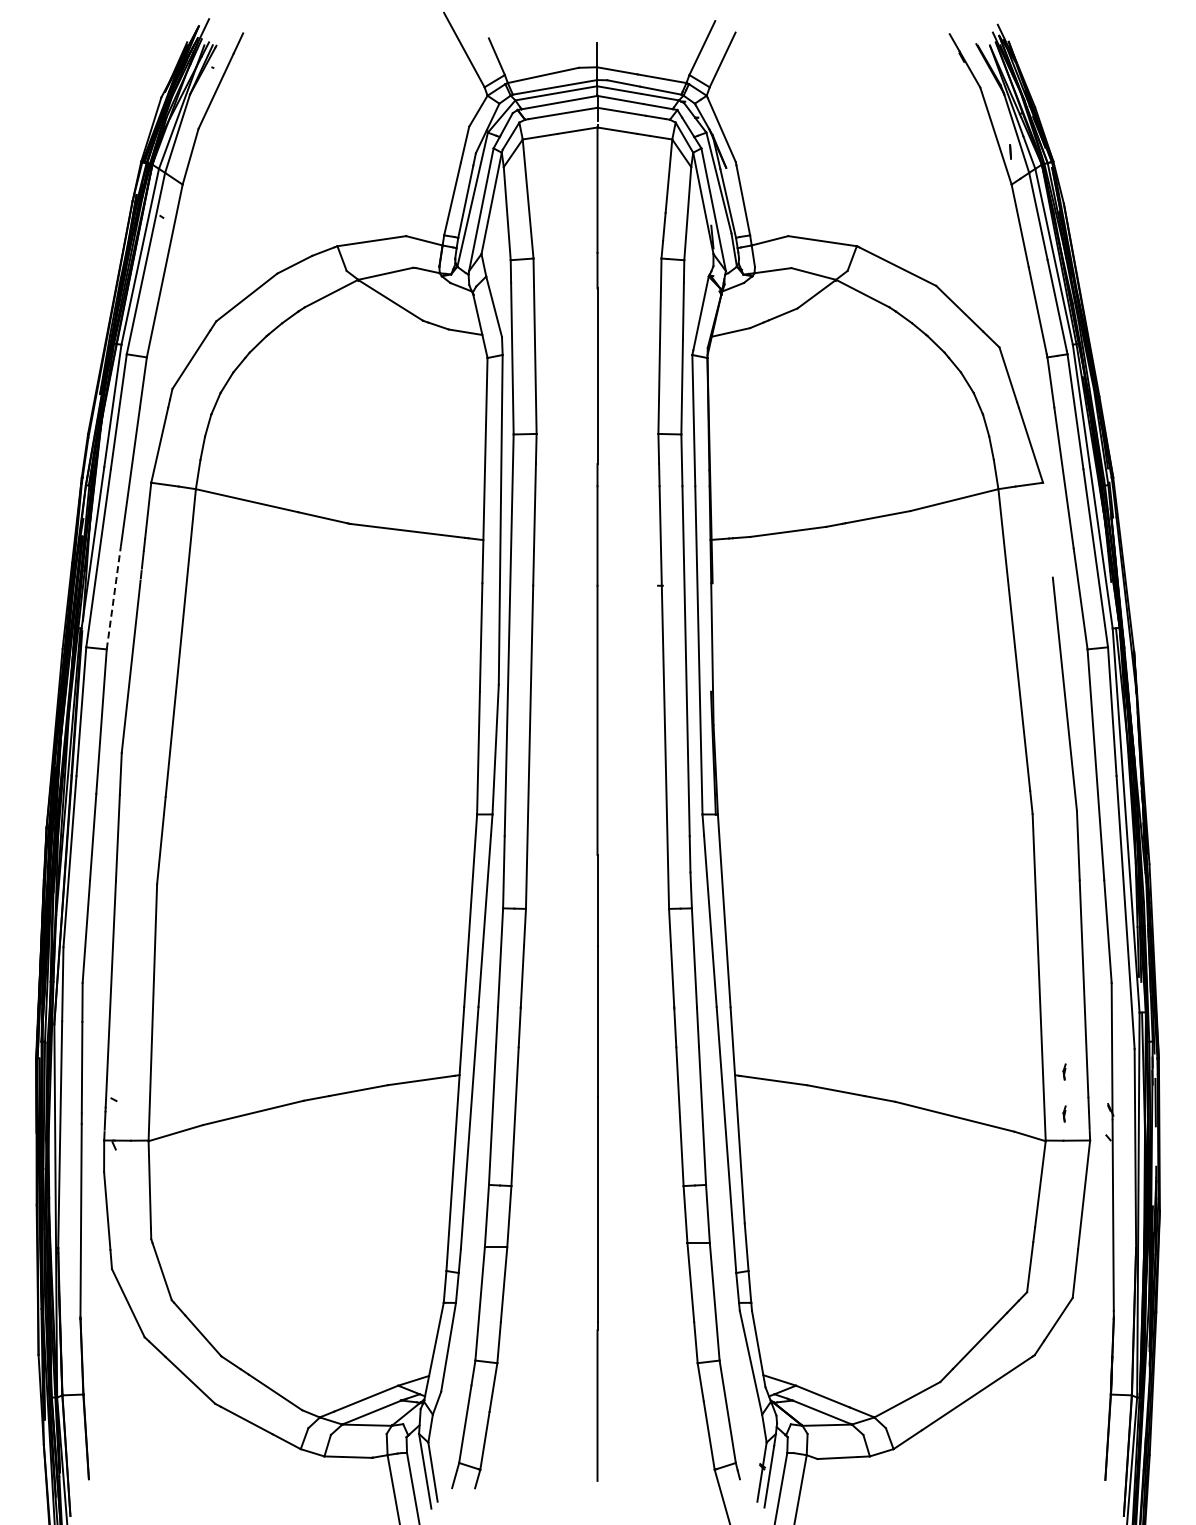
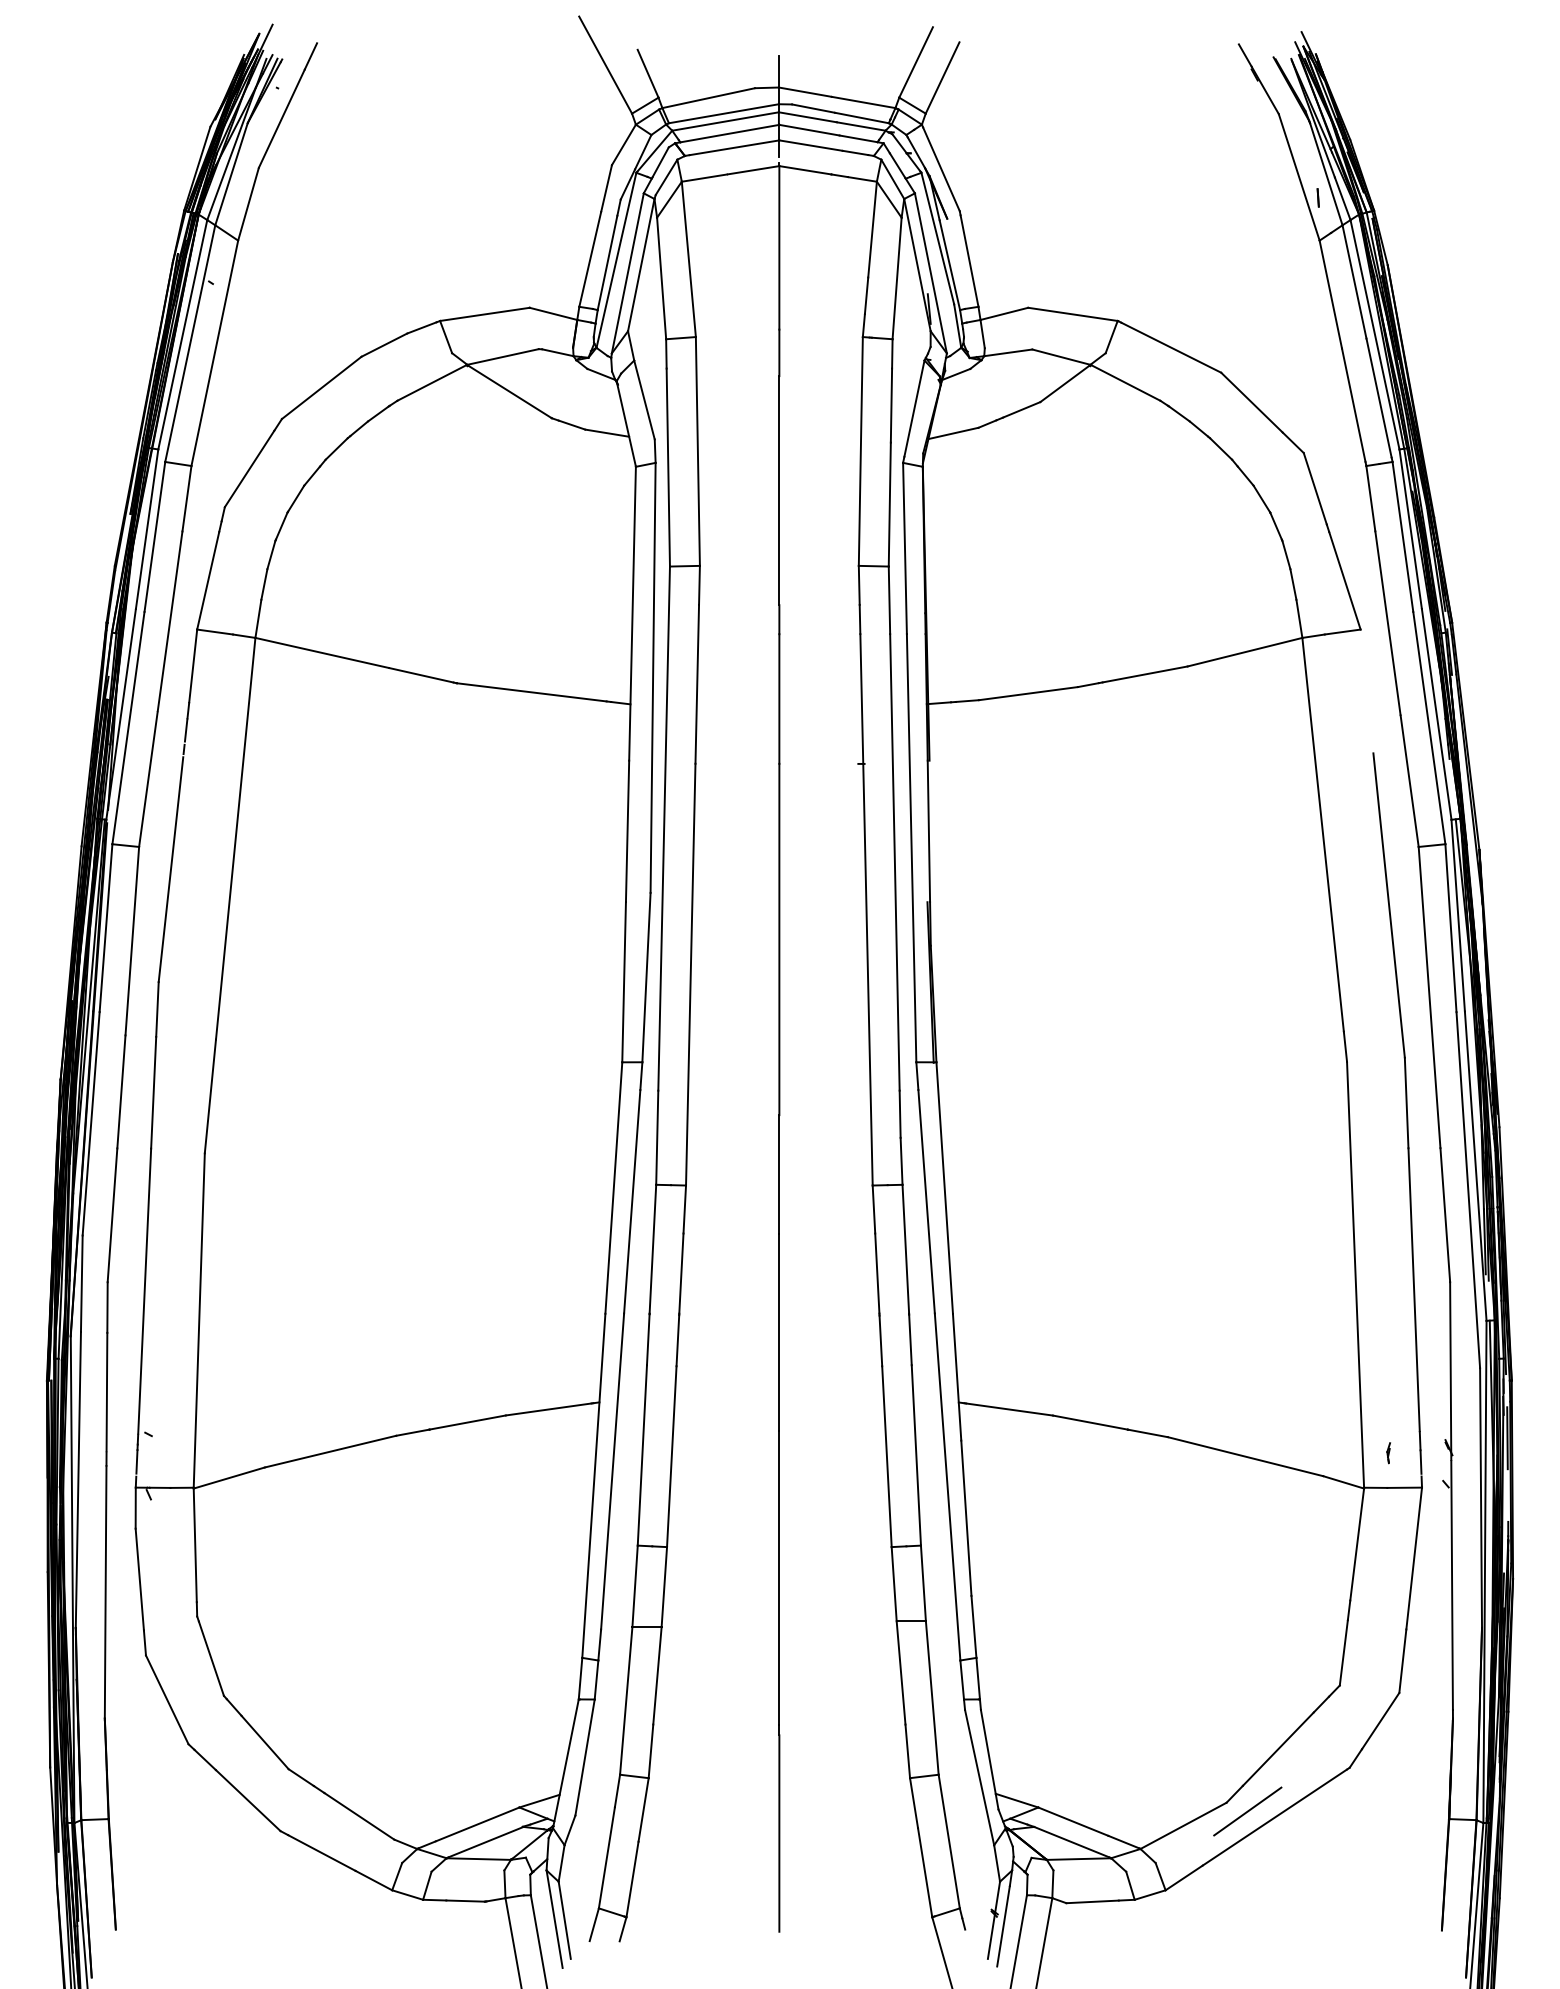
line: (113, 597) -> (147, 779), dashed -> solid
part: (1064, 1071) -> (1388, 1397), removed
line: (956, 1388) -> (1247, 1811), added

